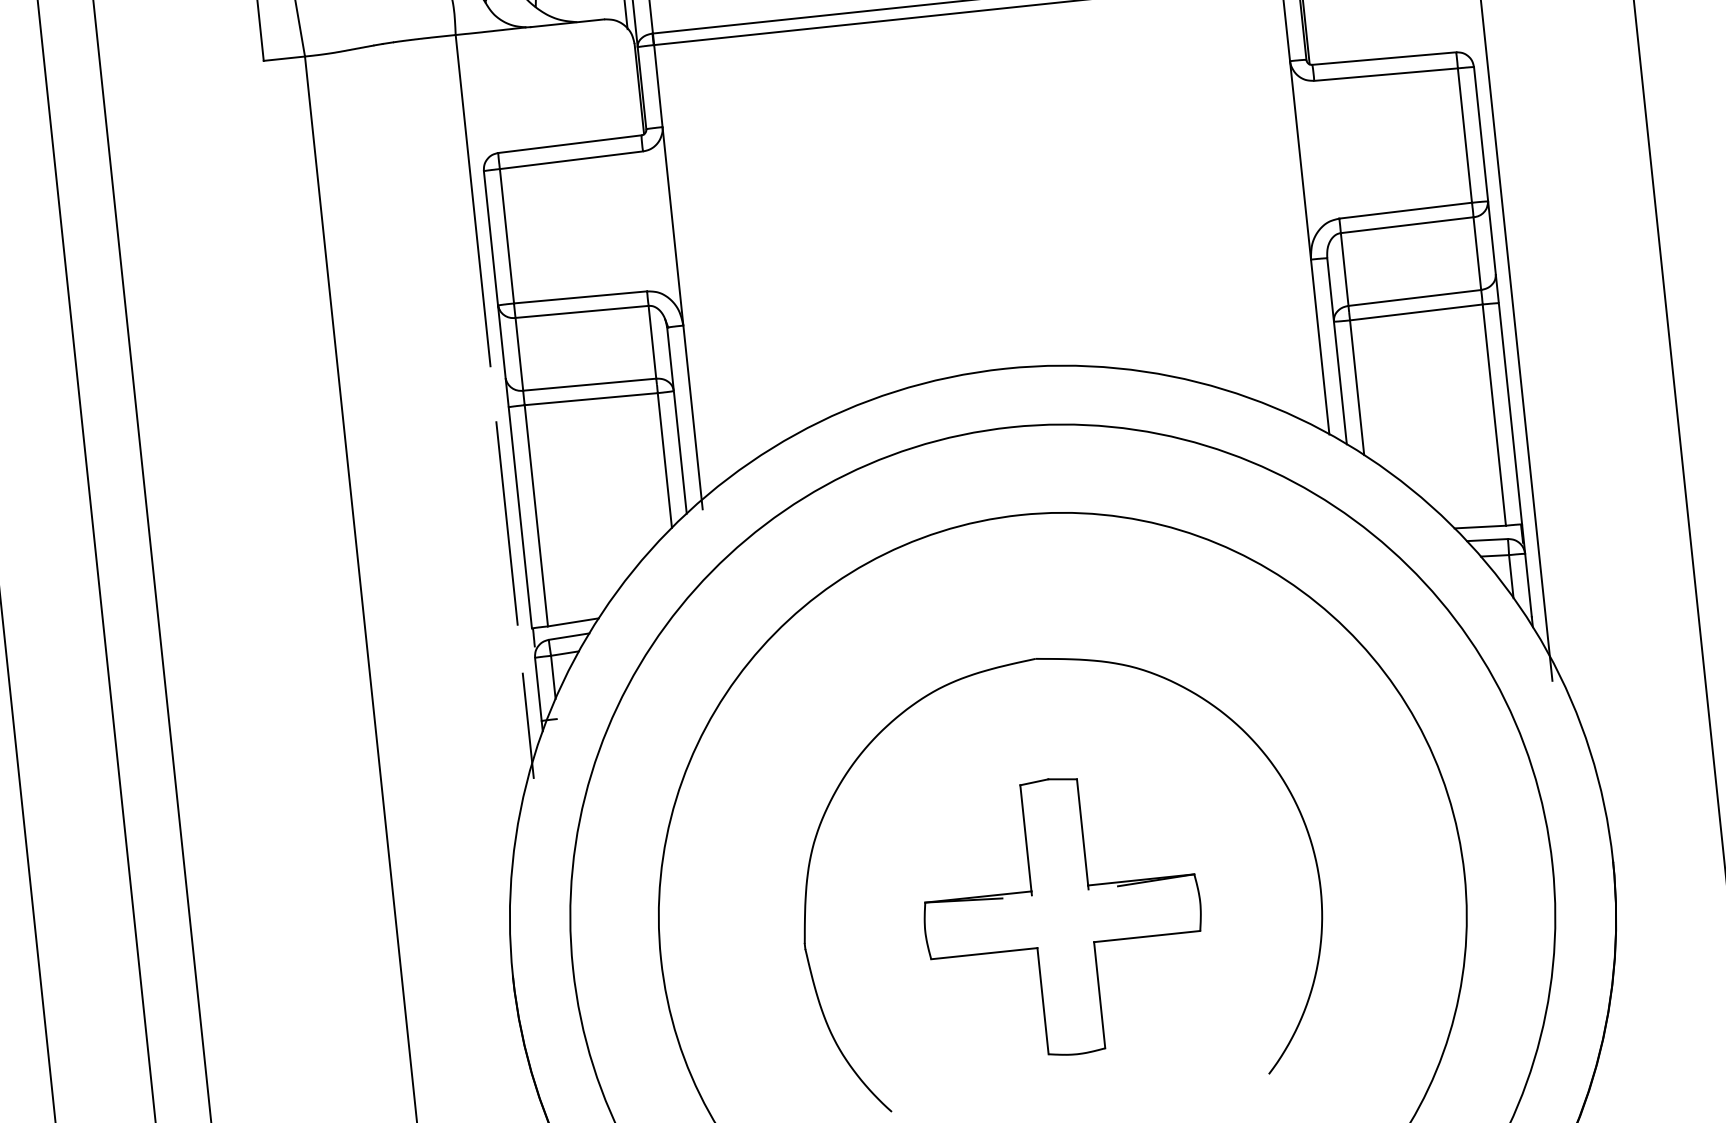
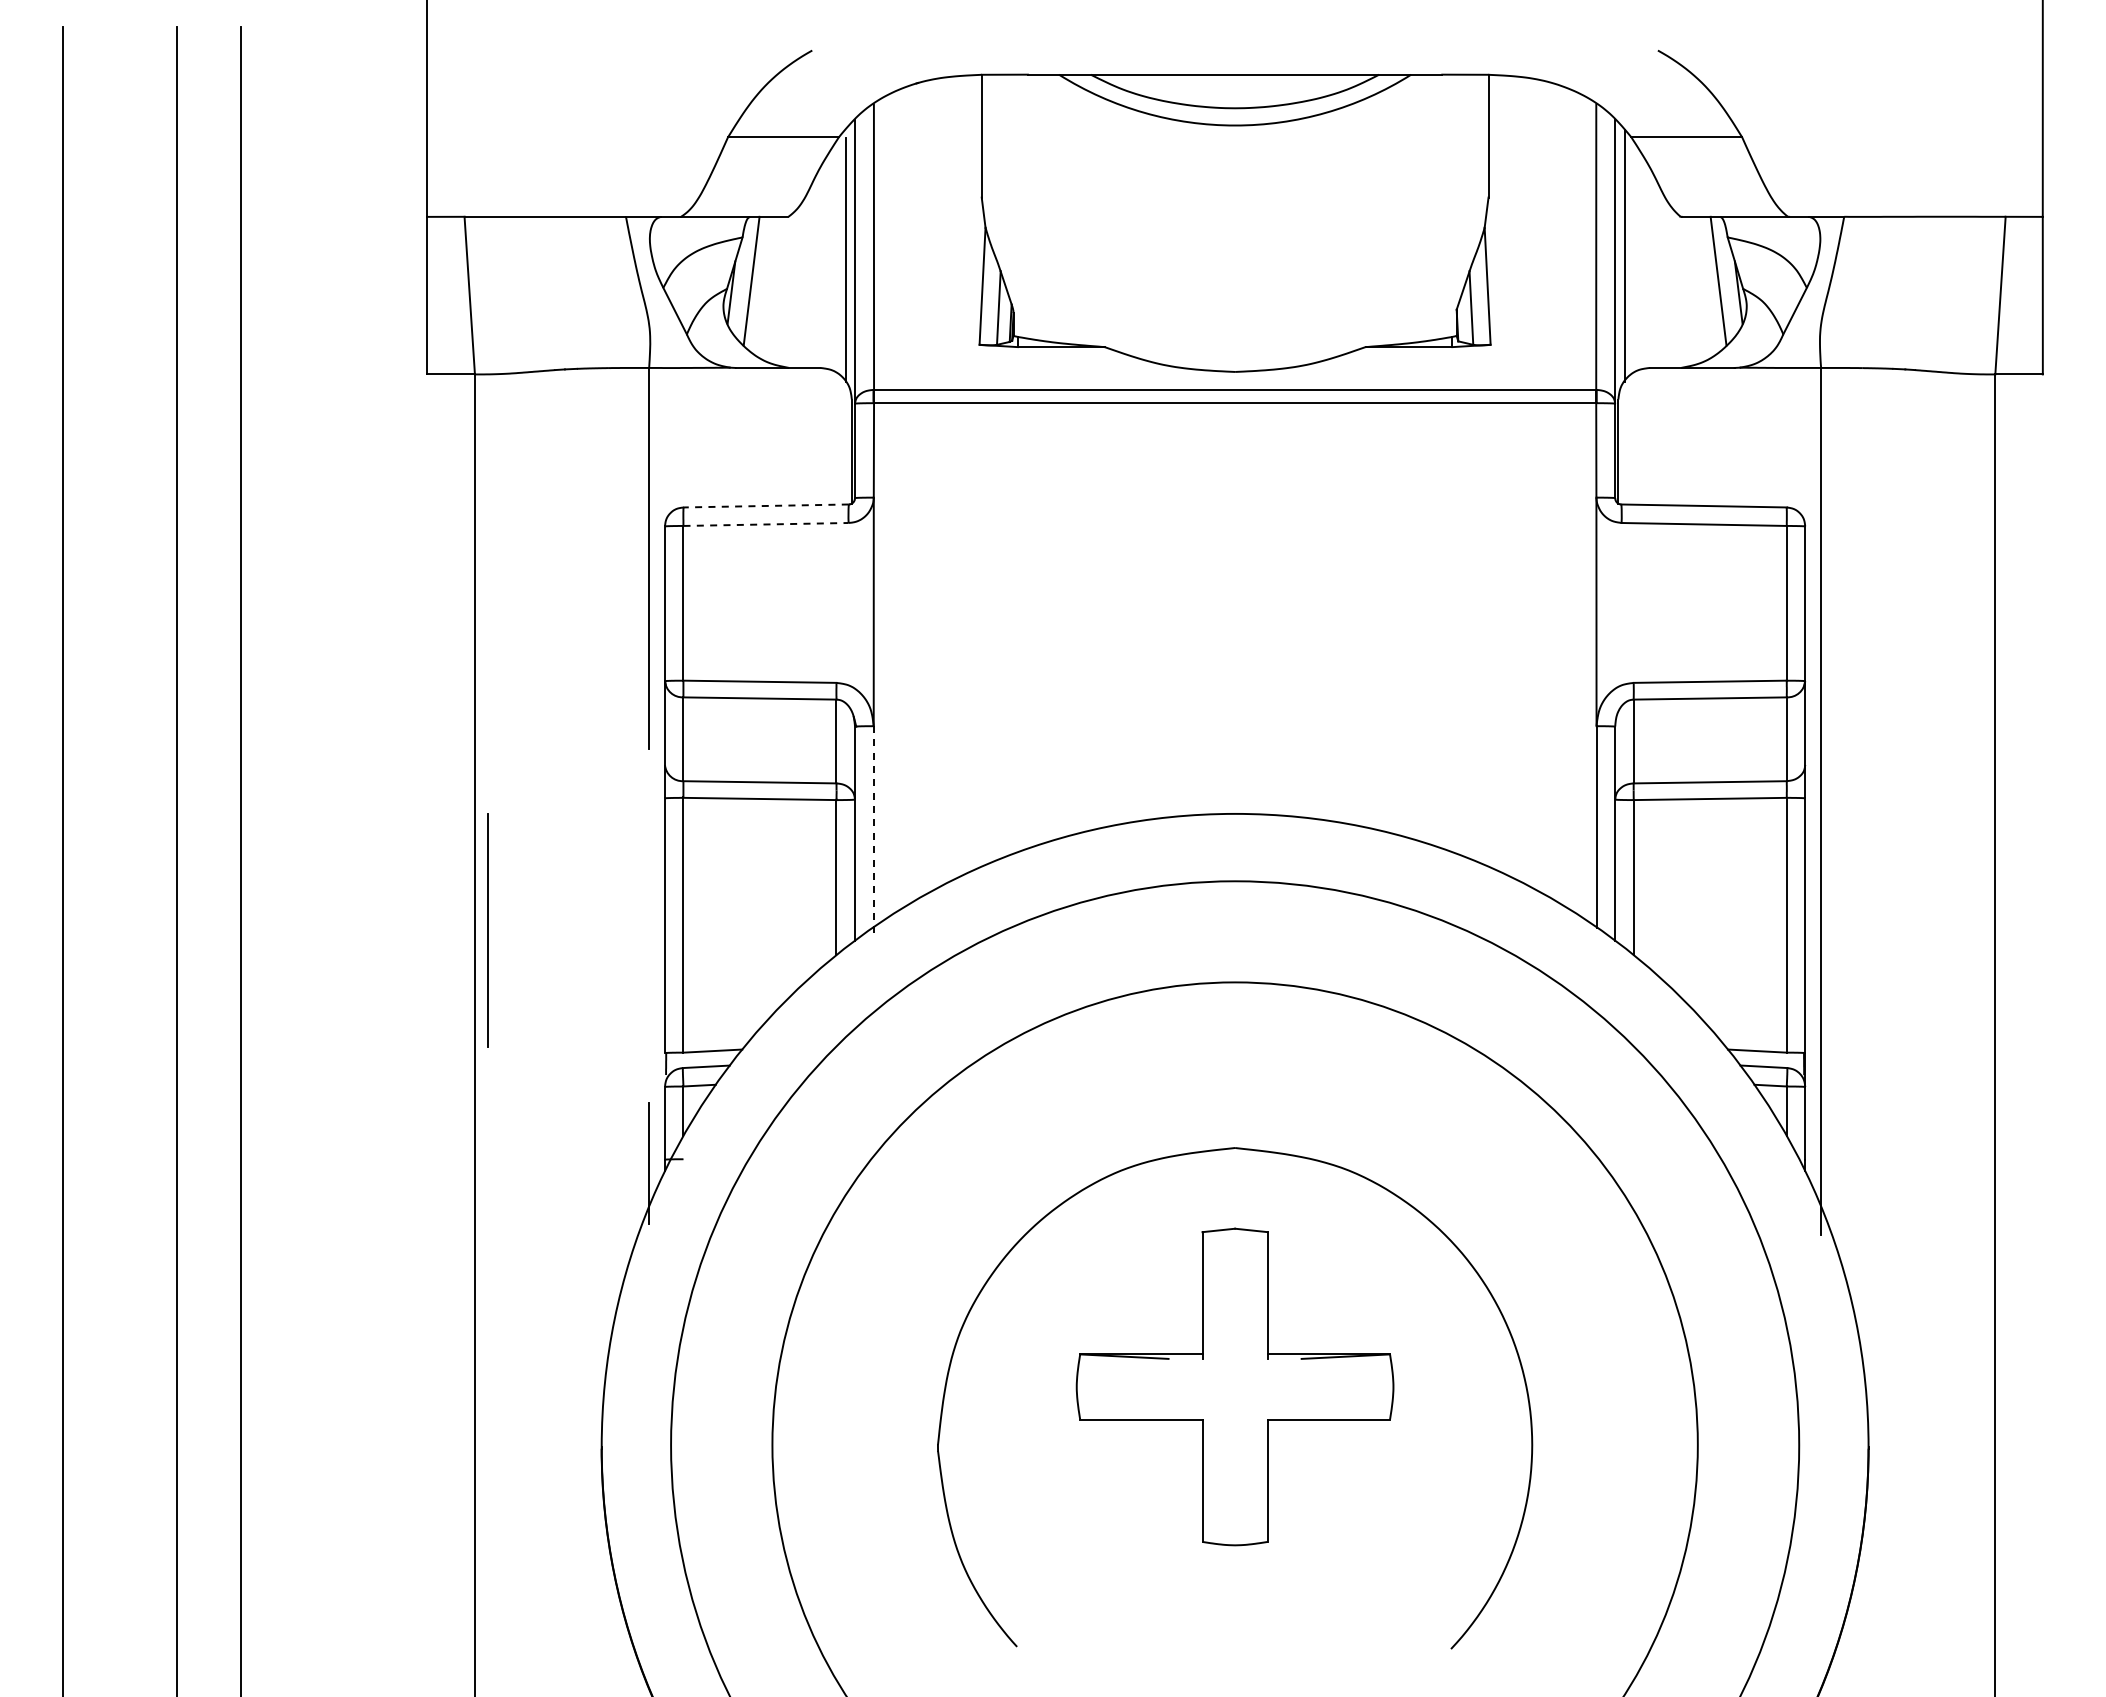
line: (569, 143) -> (765, 505), solid -> dashed
line: (571, 160) -> (766, 524), solid -> dashed
line: (692, 417) -> (873, 831), solid -> dashed
line: (506, 523) -> (487, 930), moved
part: (1062, 916) -> (1234, 1386), moved

